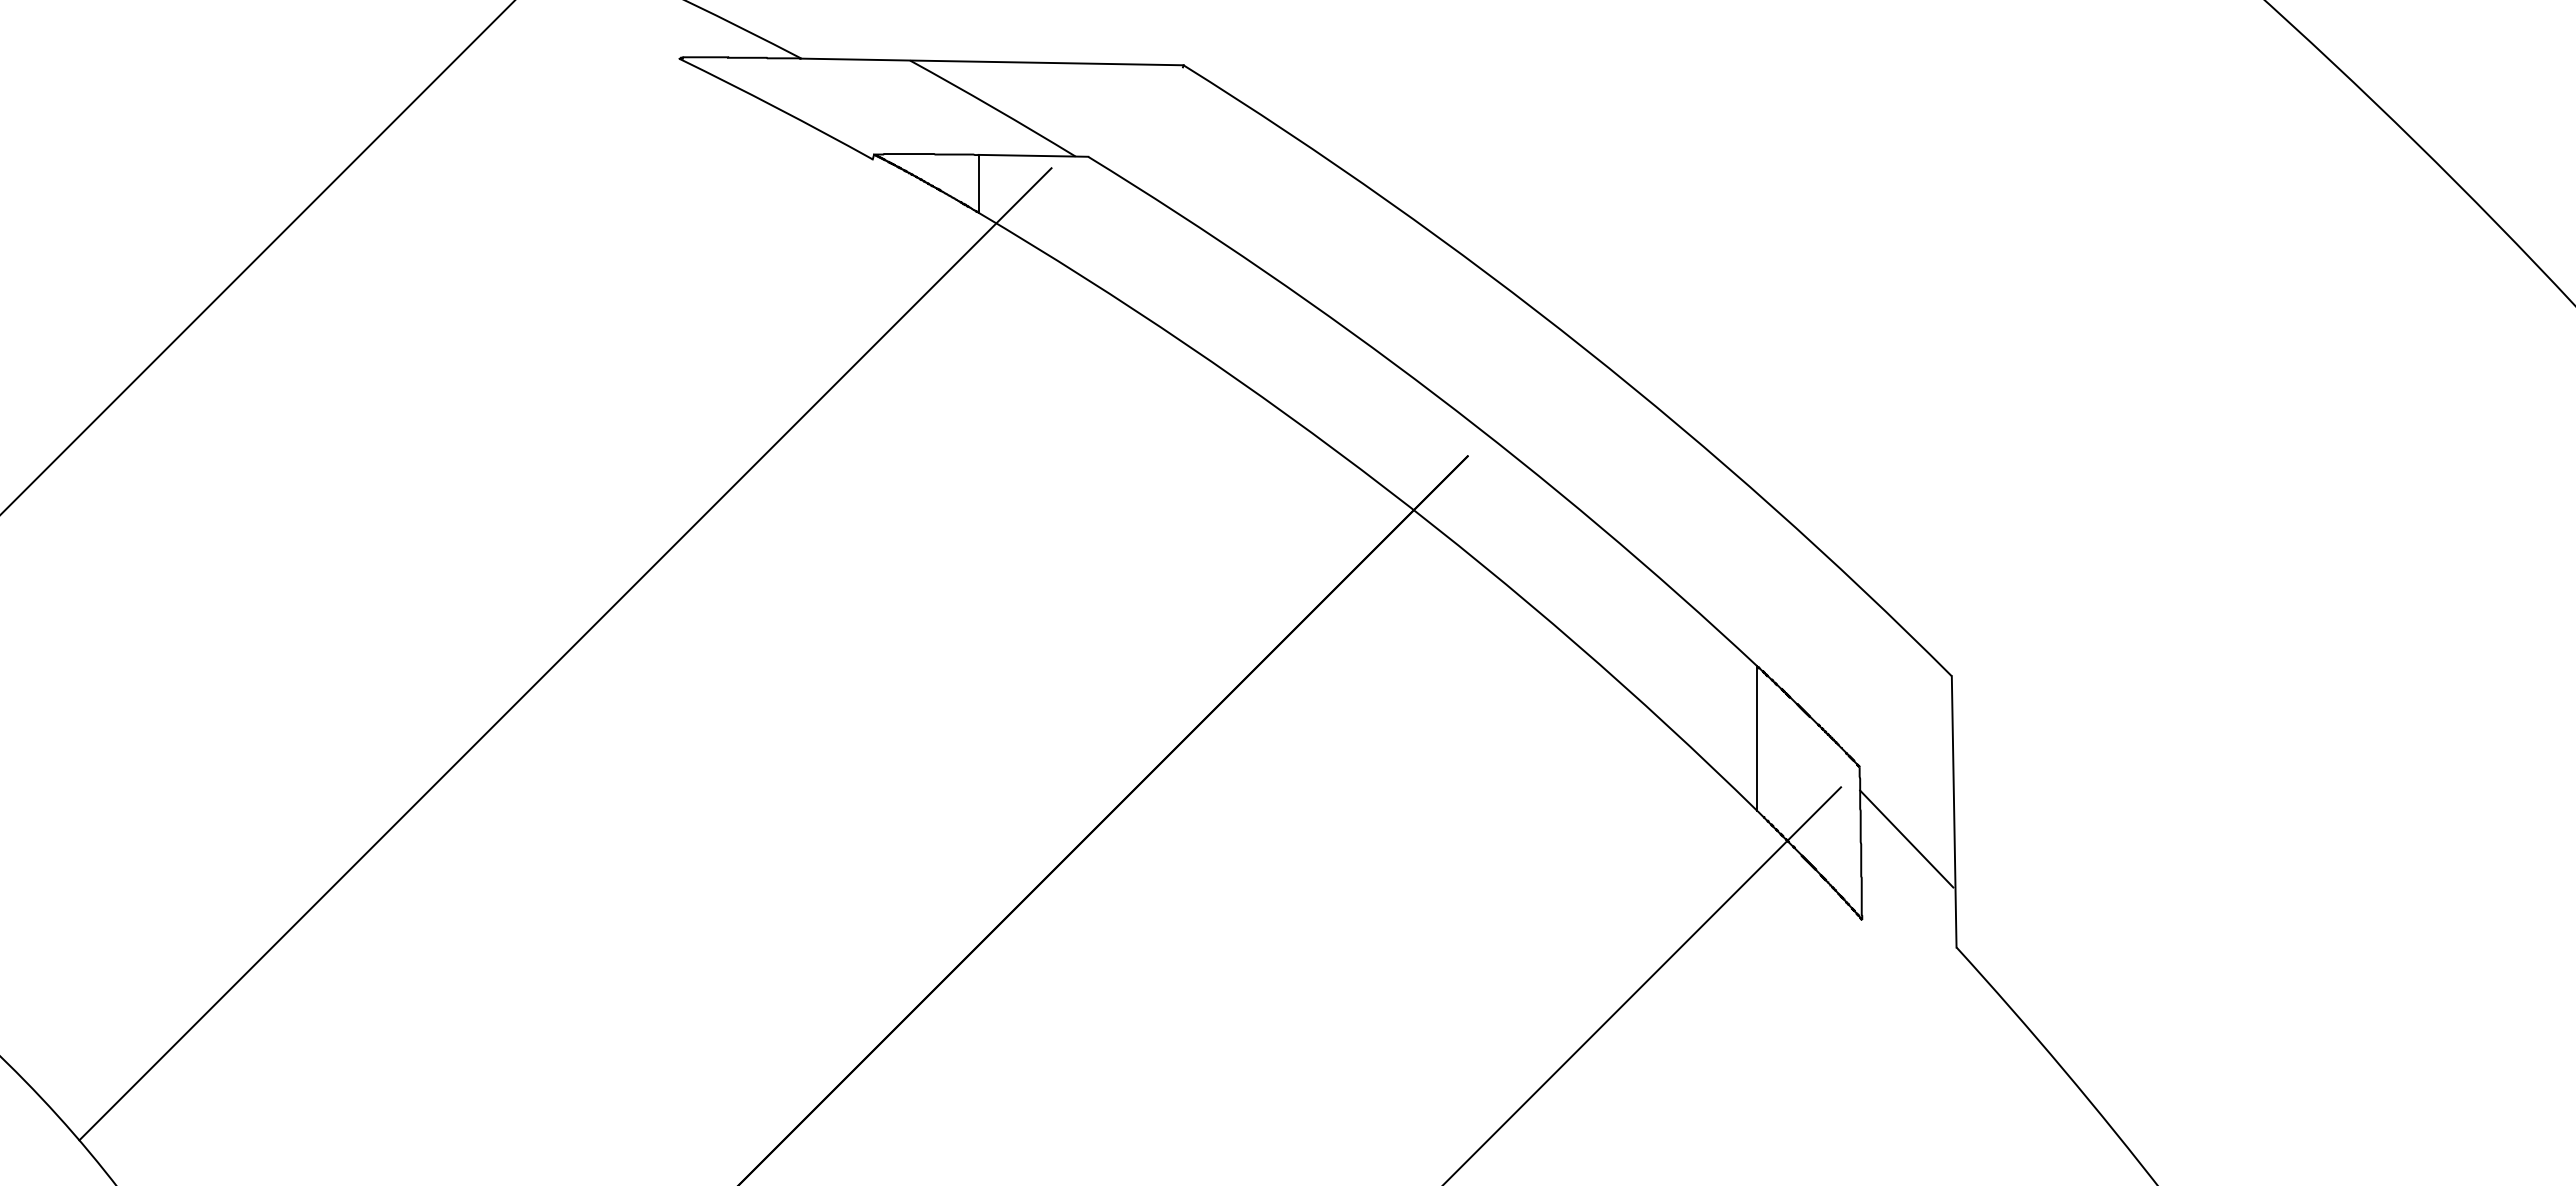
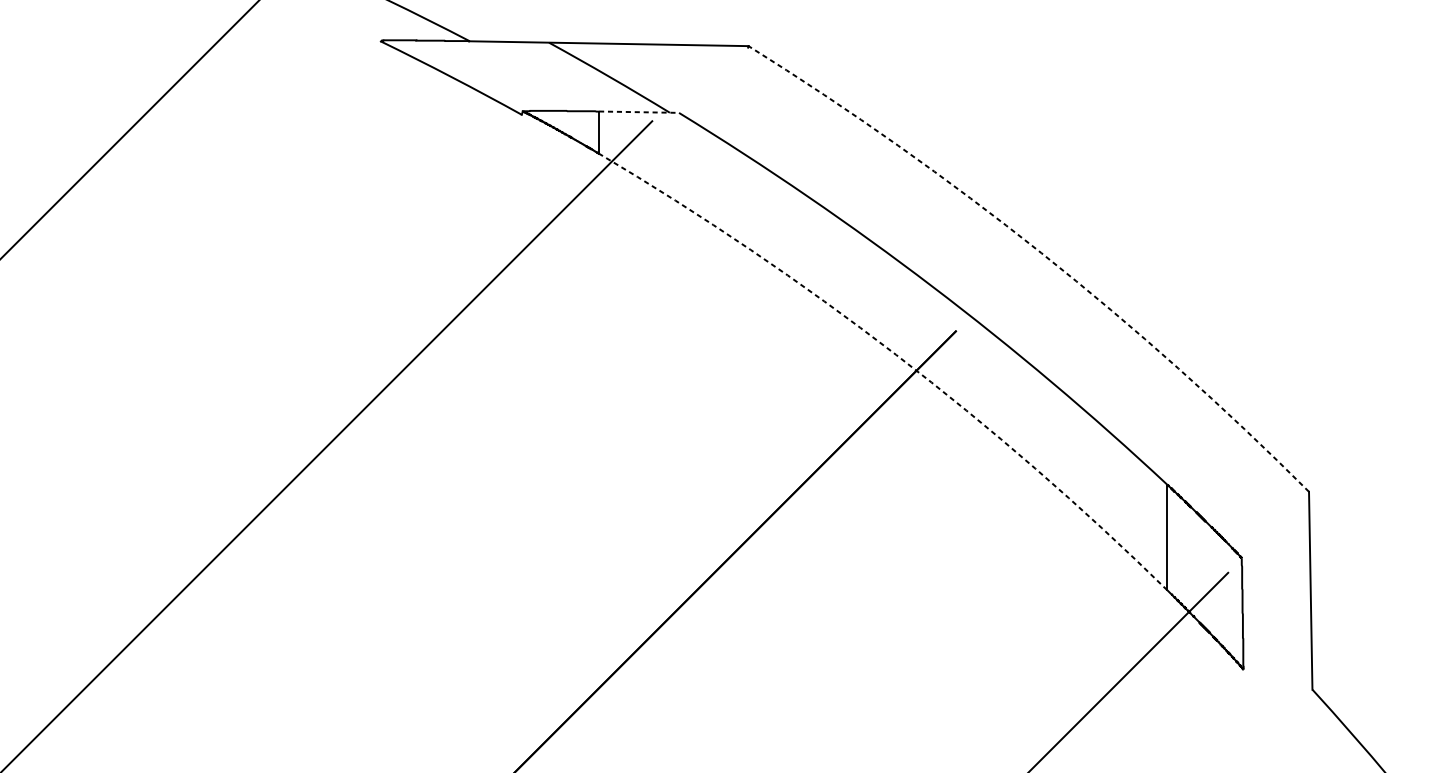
line: (1033, 155) -> (639, 111), solid -> dashed
arc: (1585, 349) -> (1041, 253), solid -> dashed
arc: (1385, 488) -> (895, 354), solid -> dashed
line: (1906, 838) -> (1275, 610), removed

